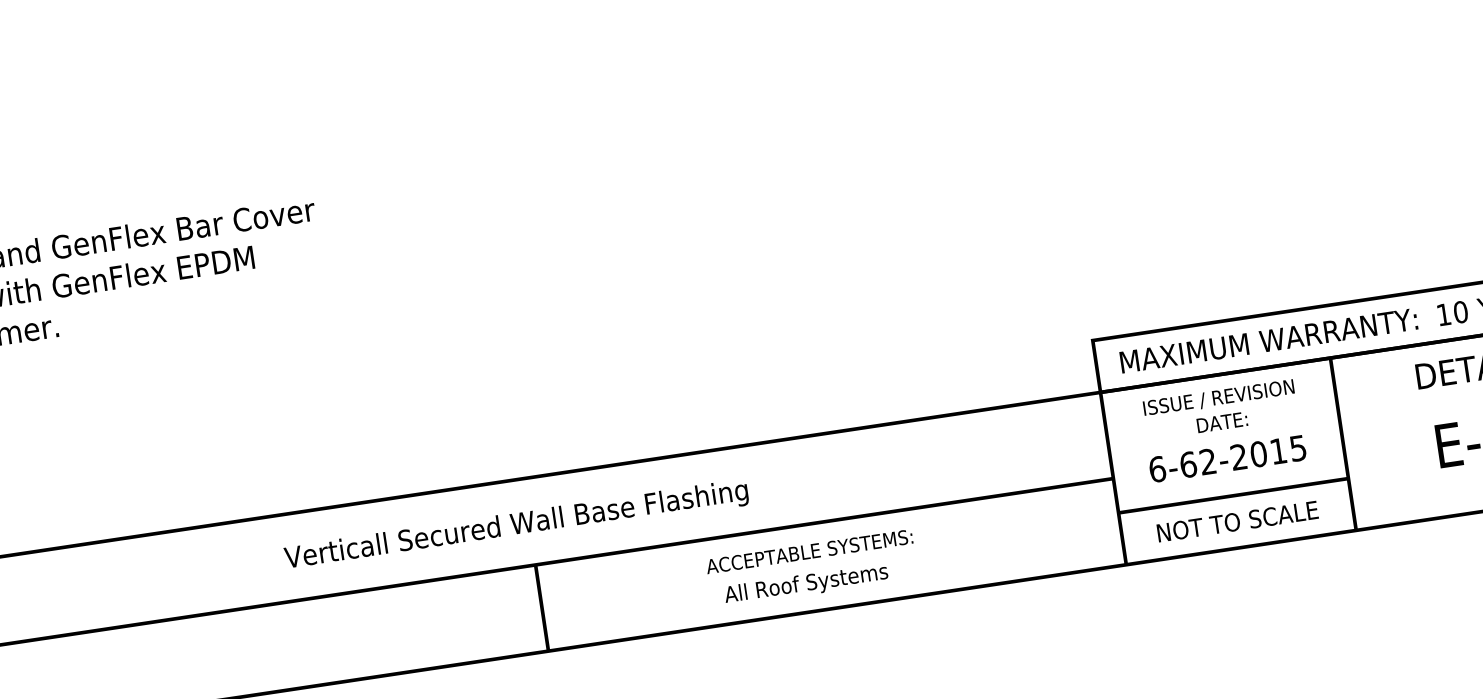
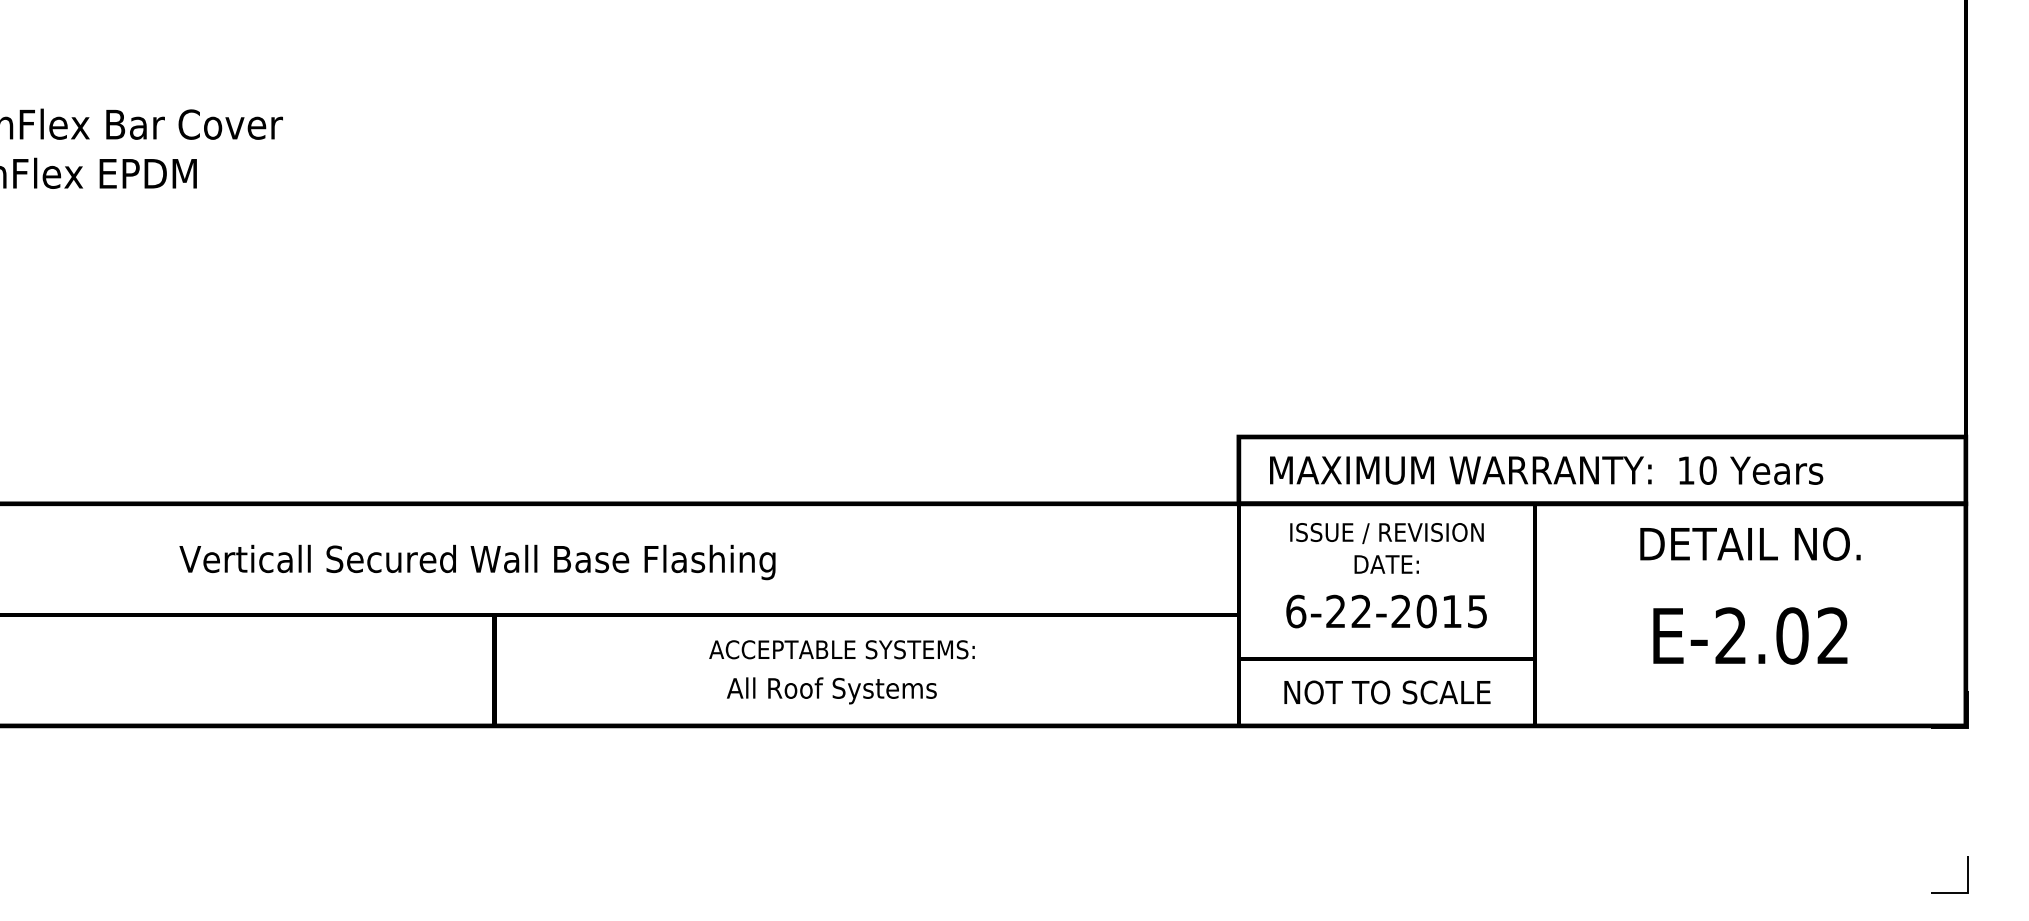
text: (1188, 464) -> (1336, 611), 6-62-2015 -> 6-22-2015

